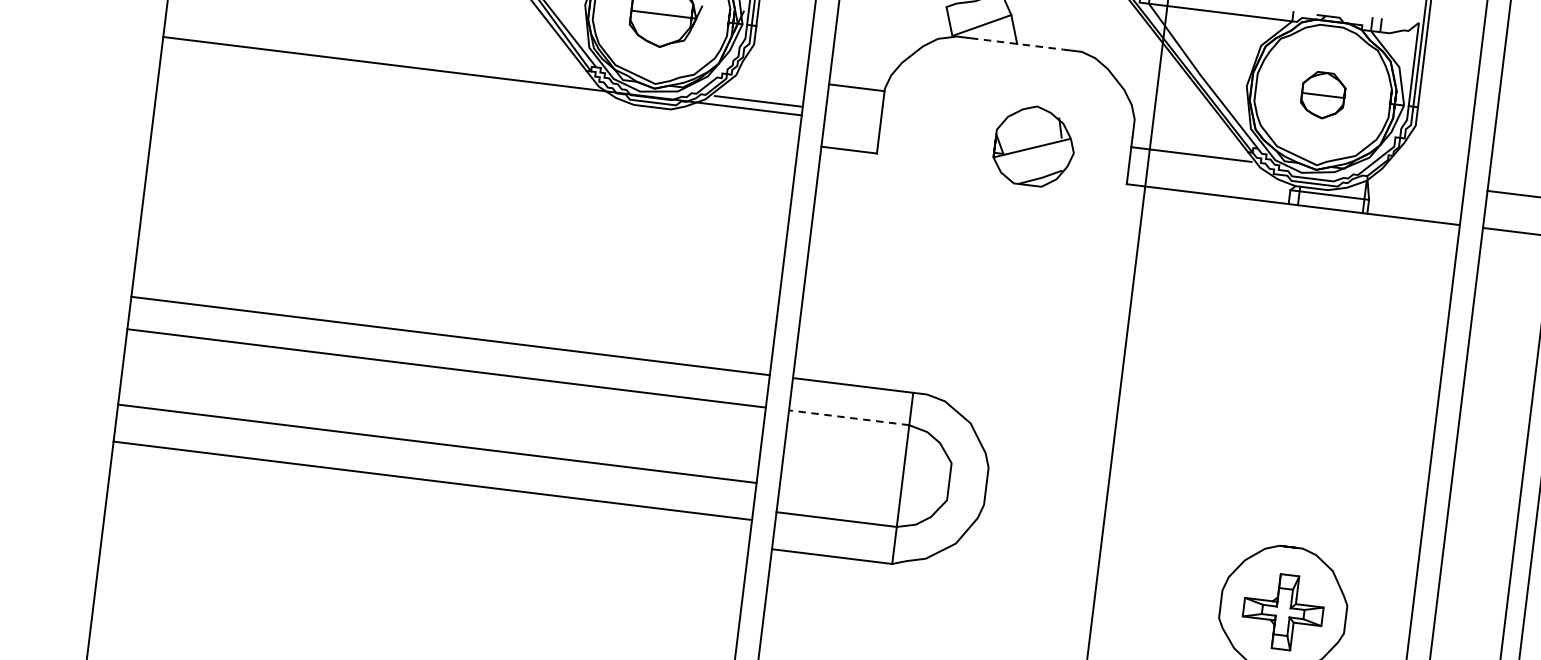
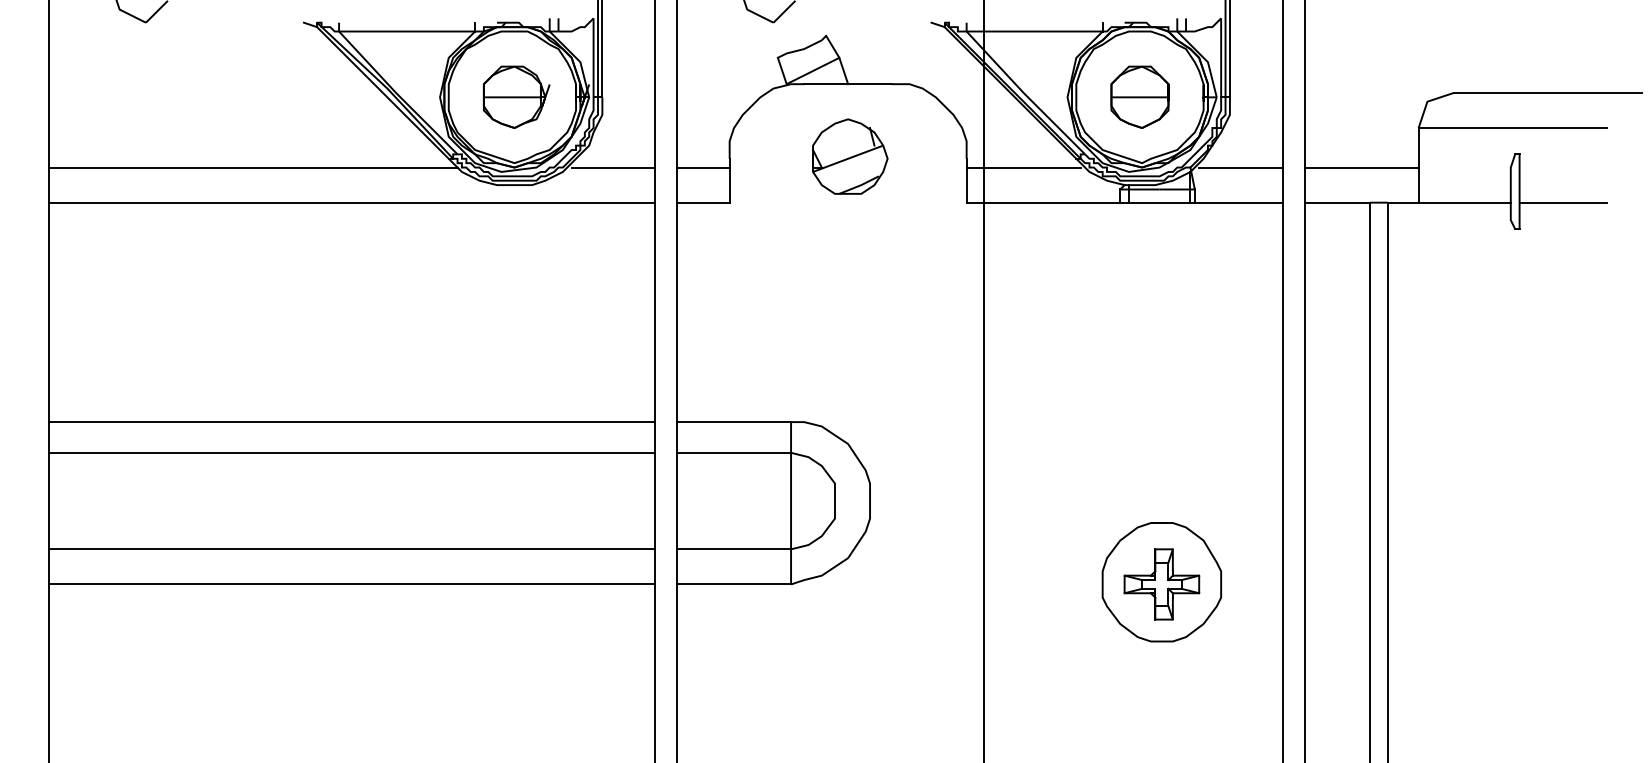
line: (1017, 44) -> (848, 84), dashed -> solid
line: (379, 54) -> (253, 167), added
line: (482, 76) -> (352, 202), moved
line: (857, 87) -> (703, 167), moved
part: (1322, 94) -> (1139, 96), size x1.43
part: (1035, 146) -> (850, 156), moved
line: (1420, 182) -> (1240, 167), added
line: (848, 417) -> (733, 452), dashed -> solid
line: (437, 444) -> (352, 549), moved
line: (433, 480) -> (352, 584), moved

